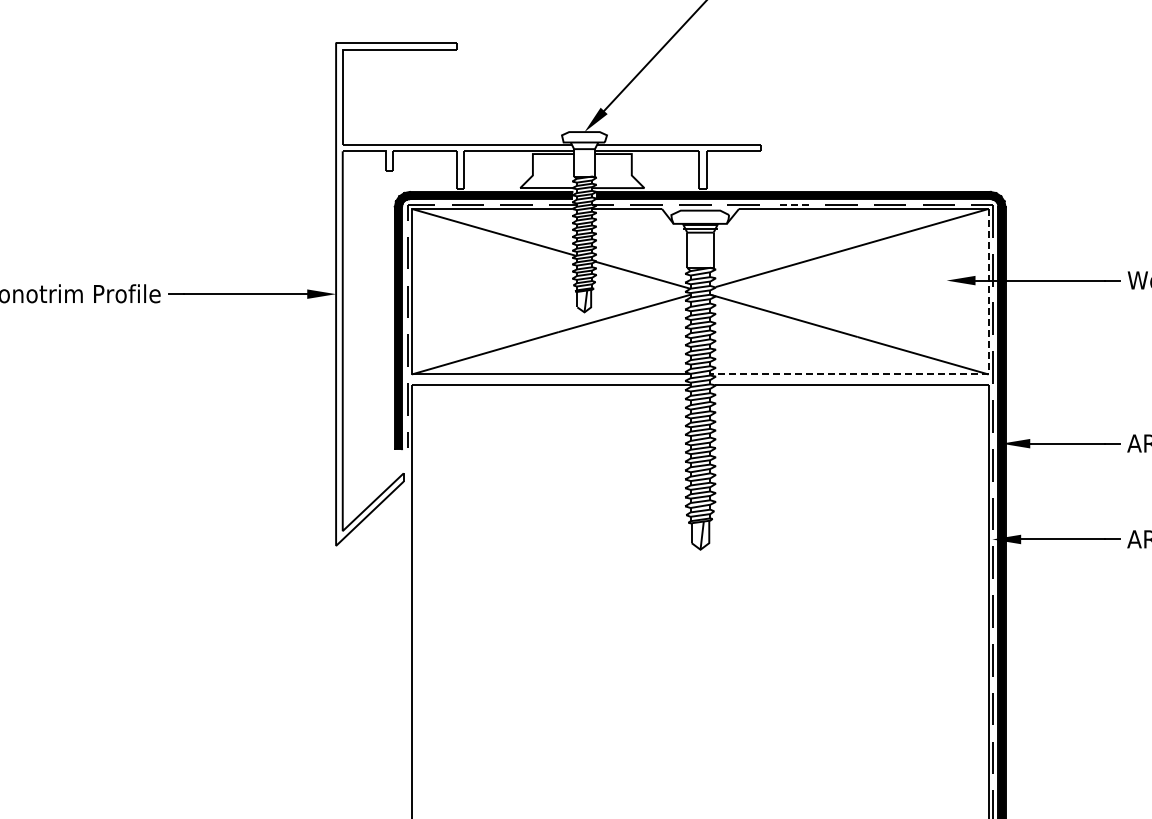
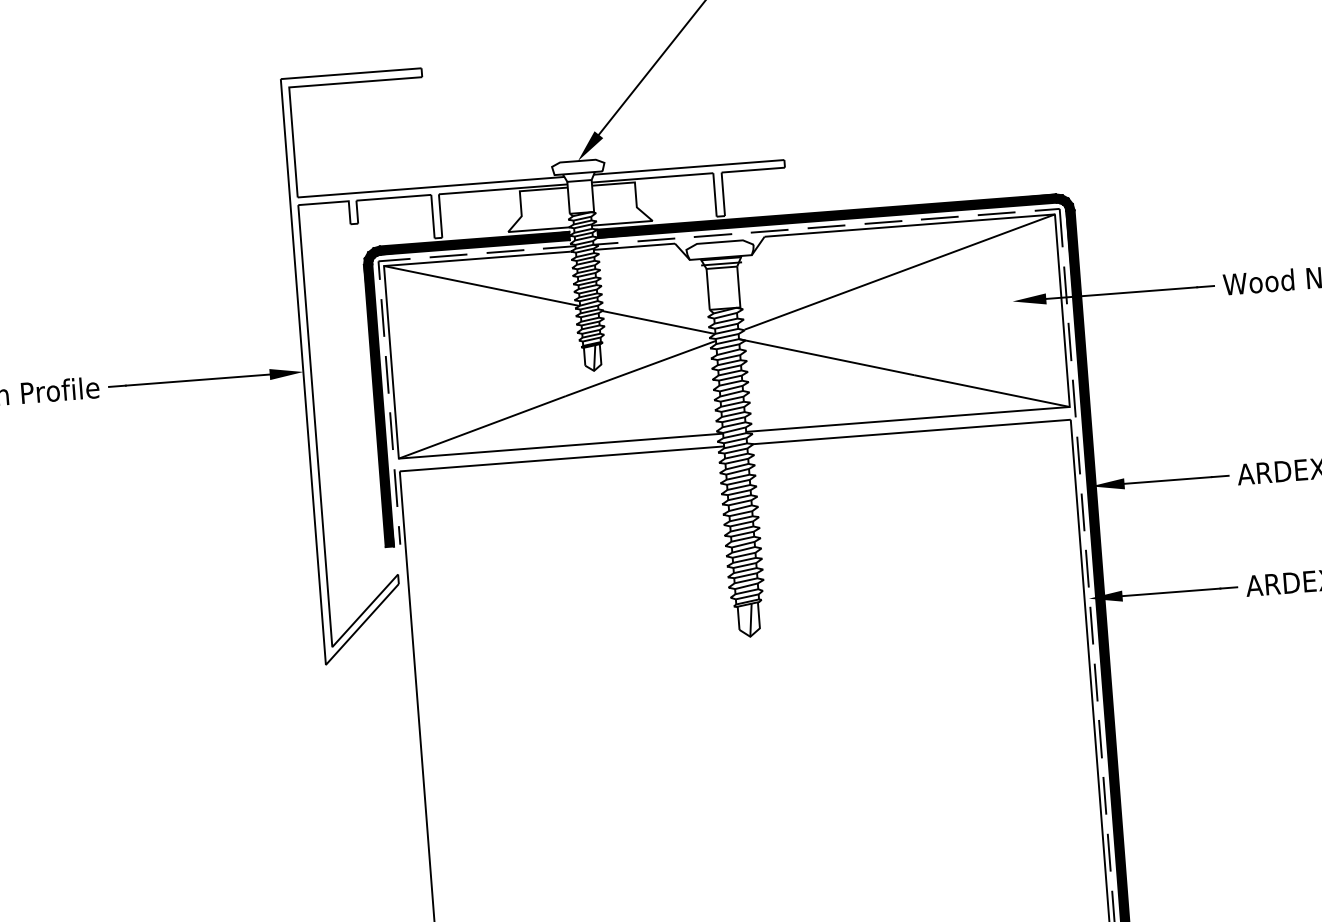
line: (792, 204) -> (826, 226), dashed -> solid
line: (932, 374) -> (1004, 412), dashed -> solid

